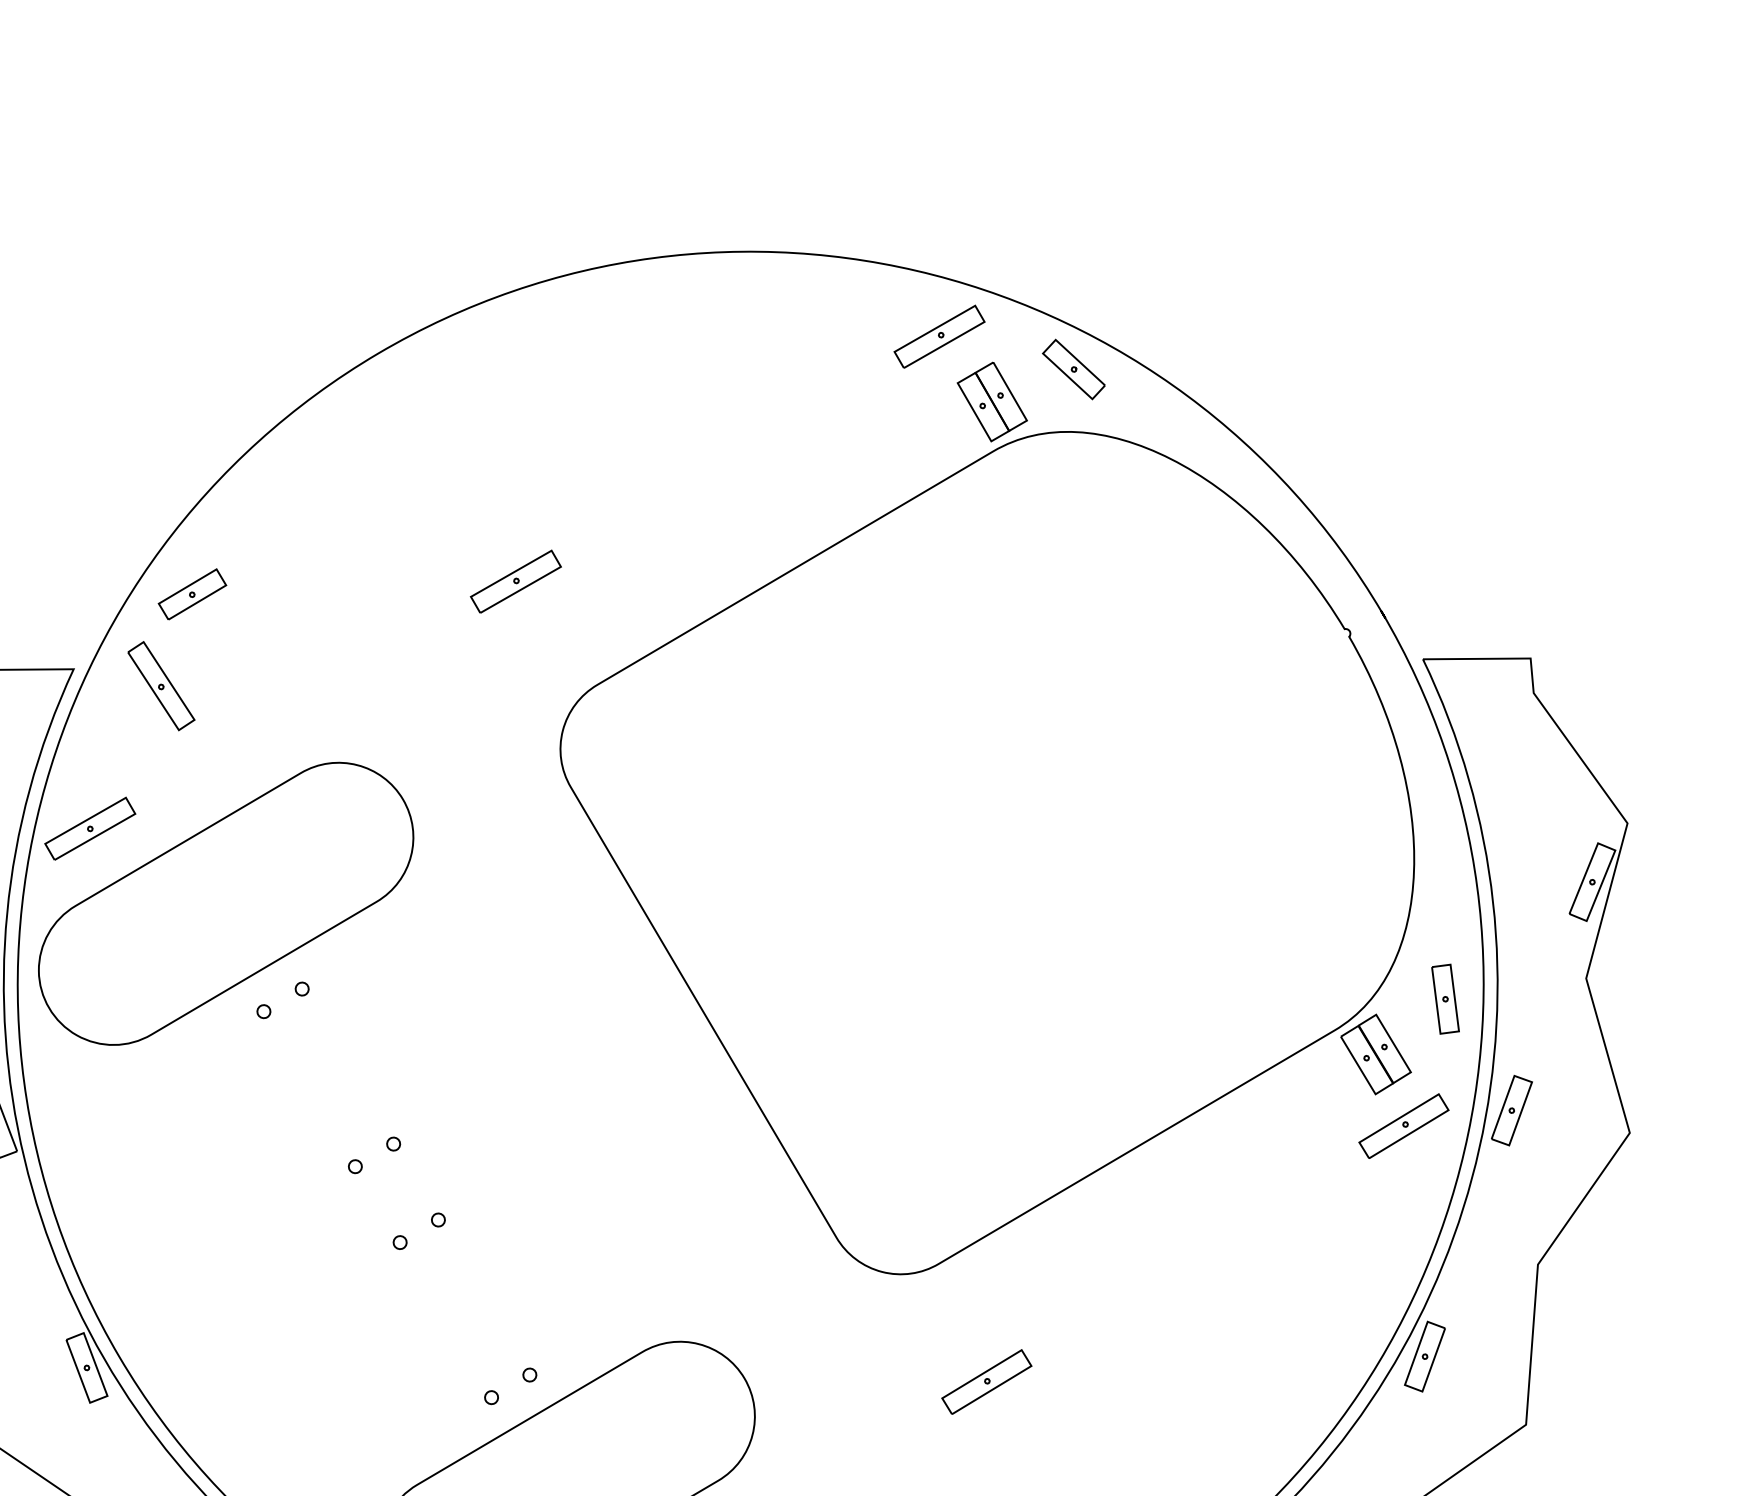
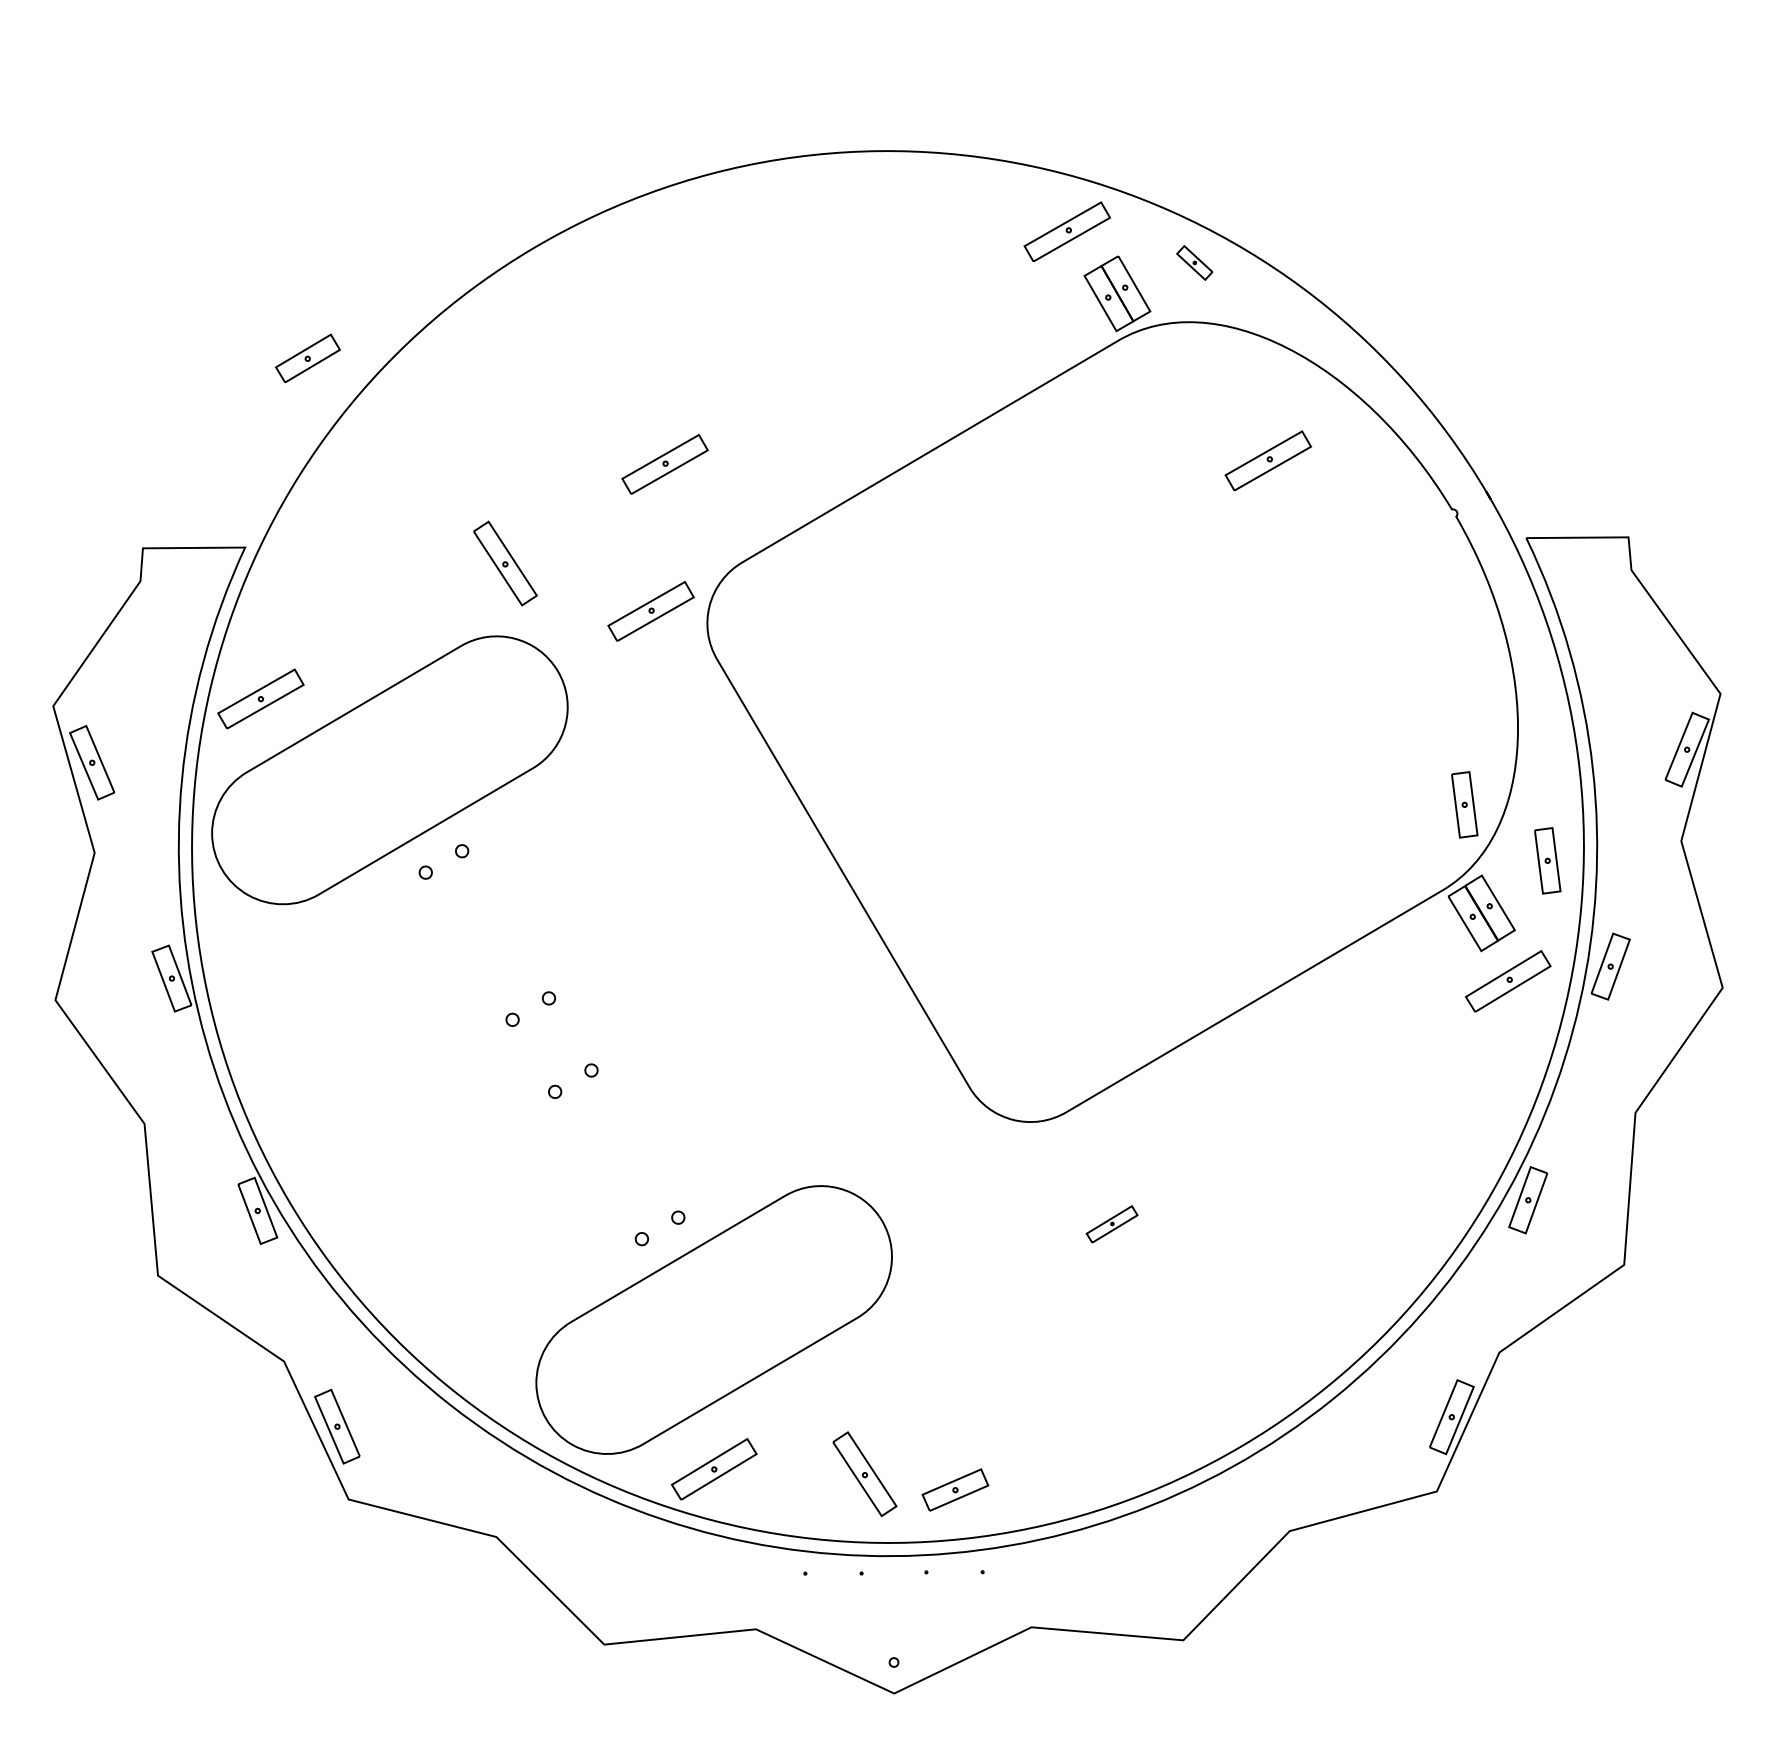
part: (1073, 369) -> (1194, 262), size x0.6
part: (1150, 577) -> (1267, 460), added
part: (191, 594) -> (307, 358), moved
part: (161, 686) -> (505, 563), moved
part: (500, 736) -> (650, 611), added
part: (1357, 939) -> (1464, 804), added
part: (986, 1382) -> (1111, 1224), size x0.6

